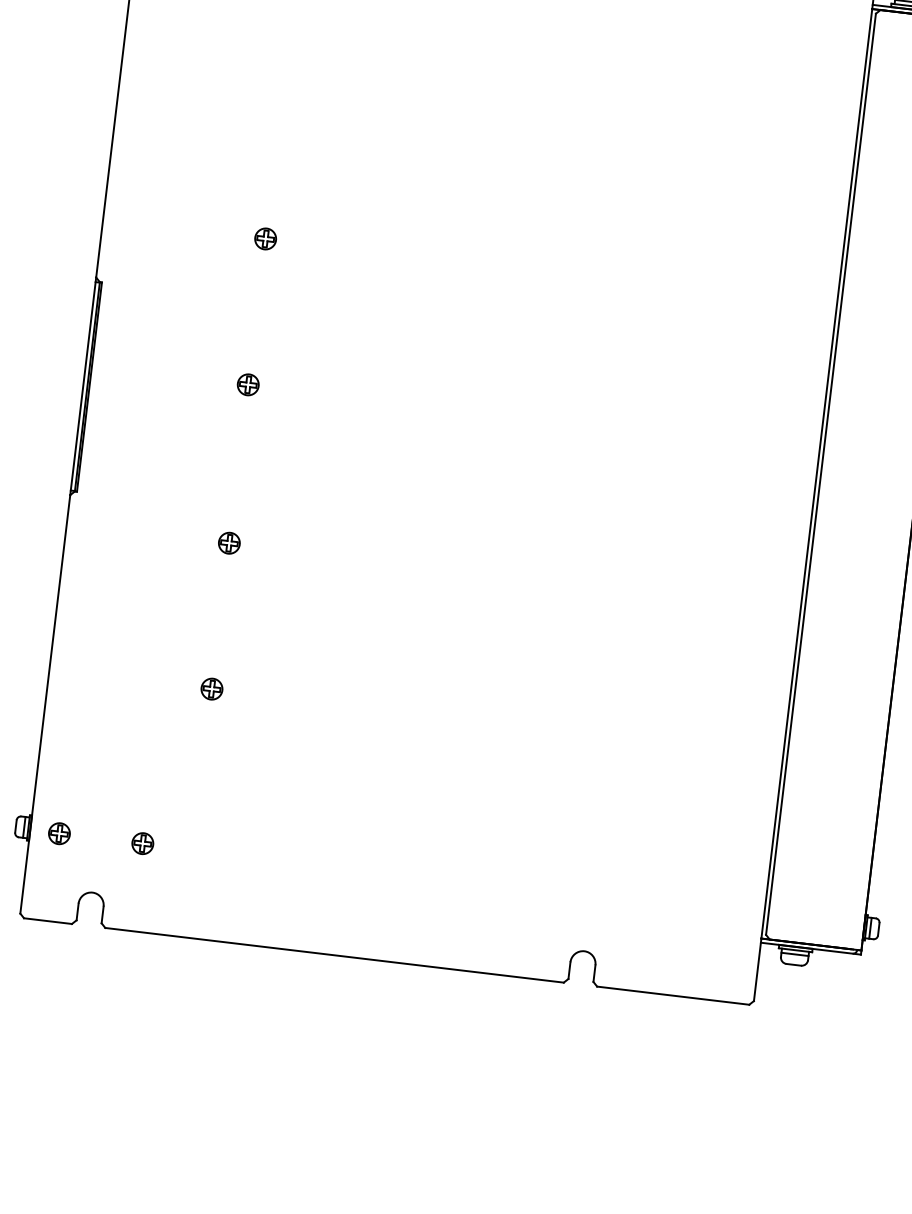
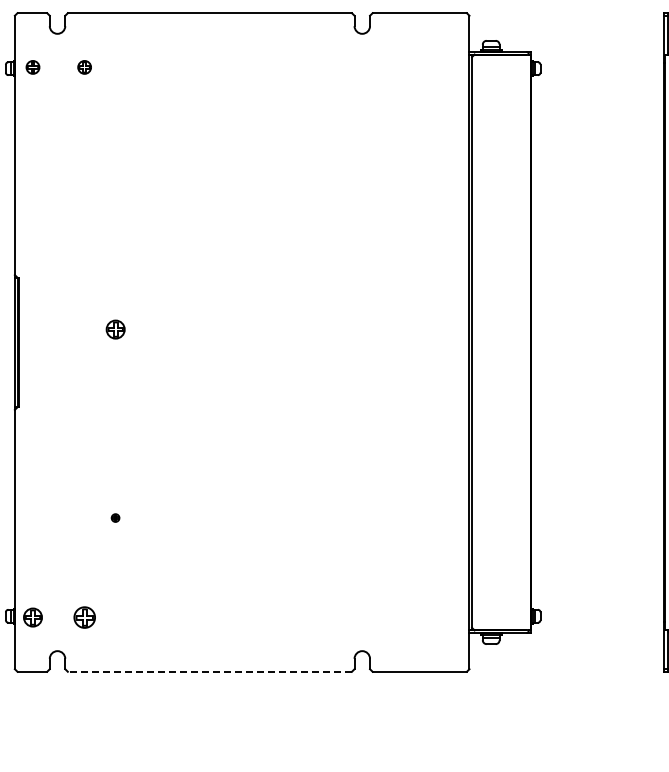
part: (265, 237) -> (115, 238), removed
part: (248, 384) -> (115, 329), size x1.4
part: (229, 542) -> (115, 427), removed
part: (211, 688) -> (115, 517), size x0.6
part: (58, 833) -> (32, 617), size x1.4
part: (142, 843) -> (84, 617), size x1.6
line: (333, 954) -> (209, 671), solid -> dashed

